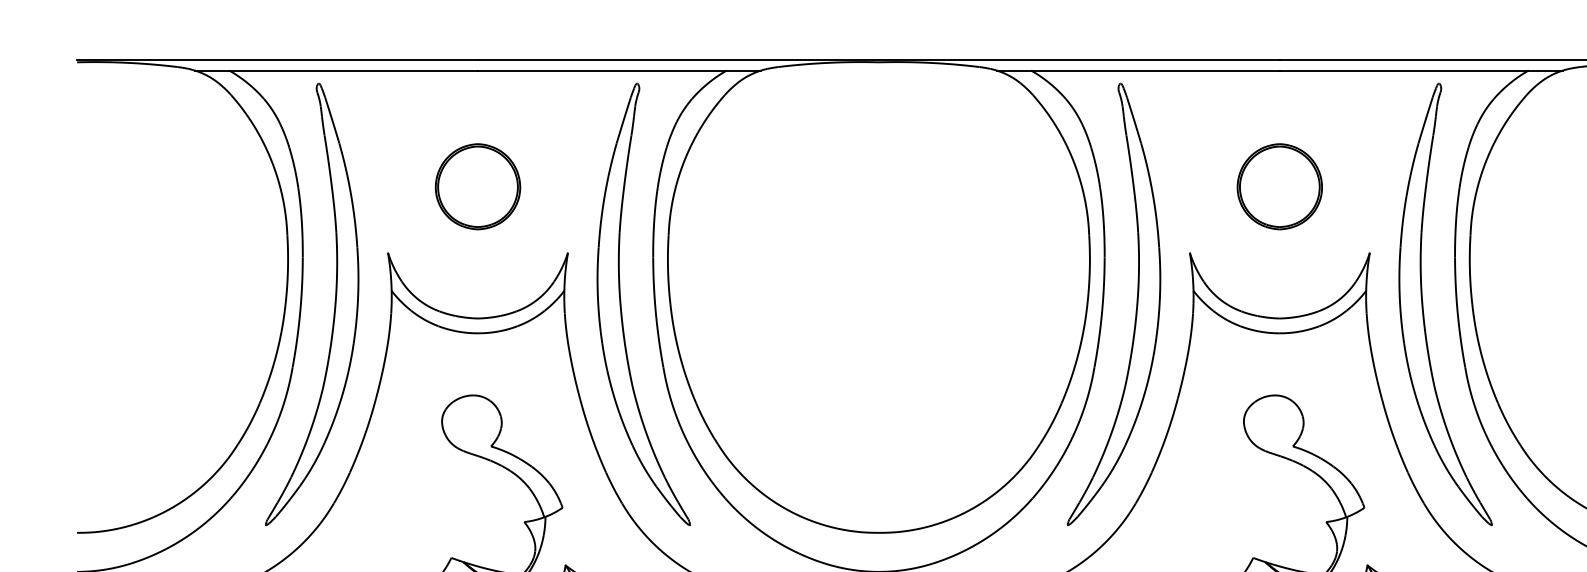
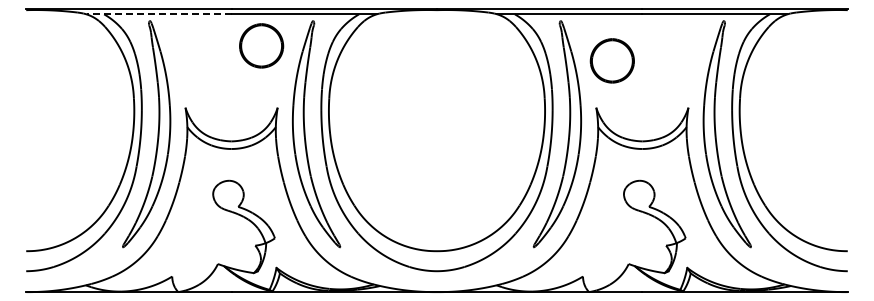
line: (337, 70) -> (159, 14), solid -> dashed
part: (477, 185) -> (261, 45), moved
part: (1278, 185) -> (611, 60), moved

